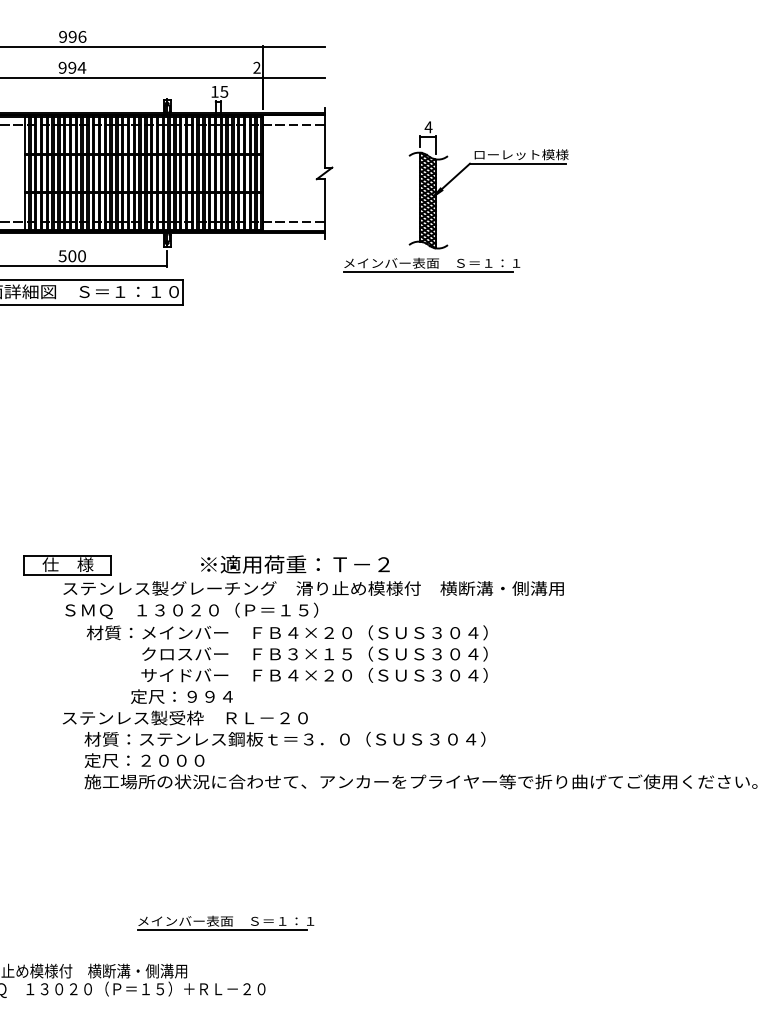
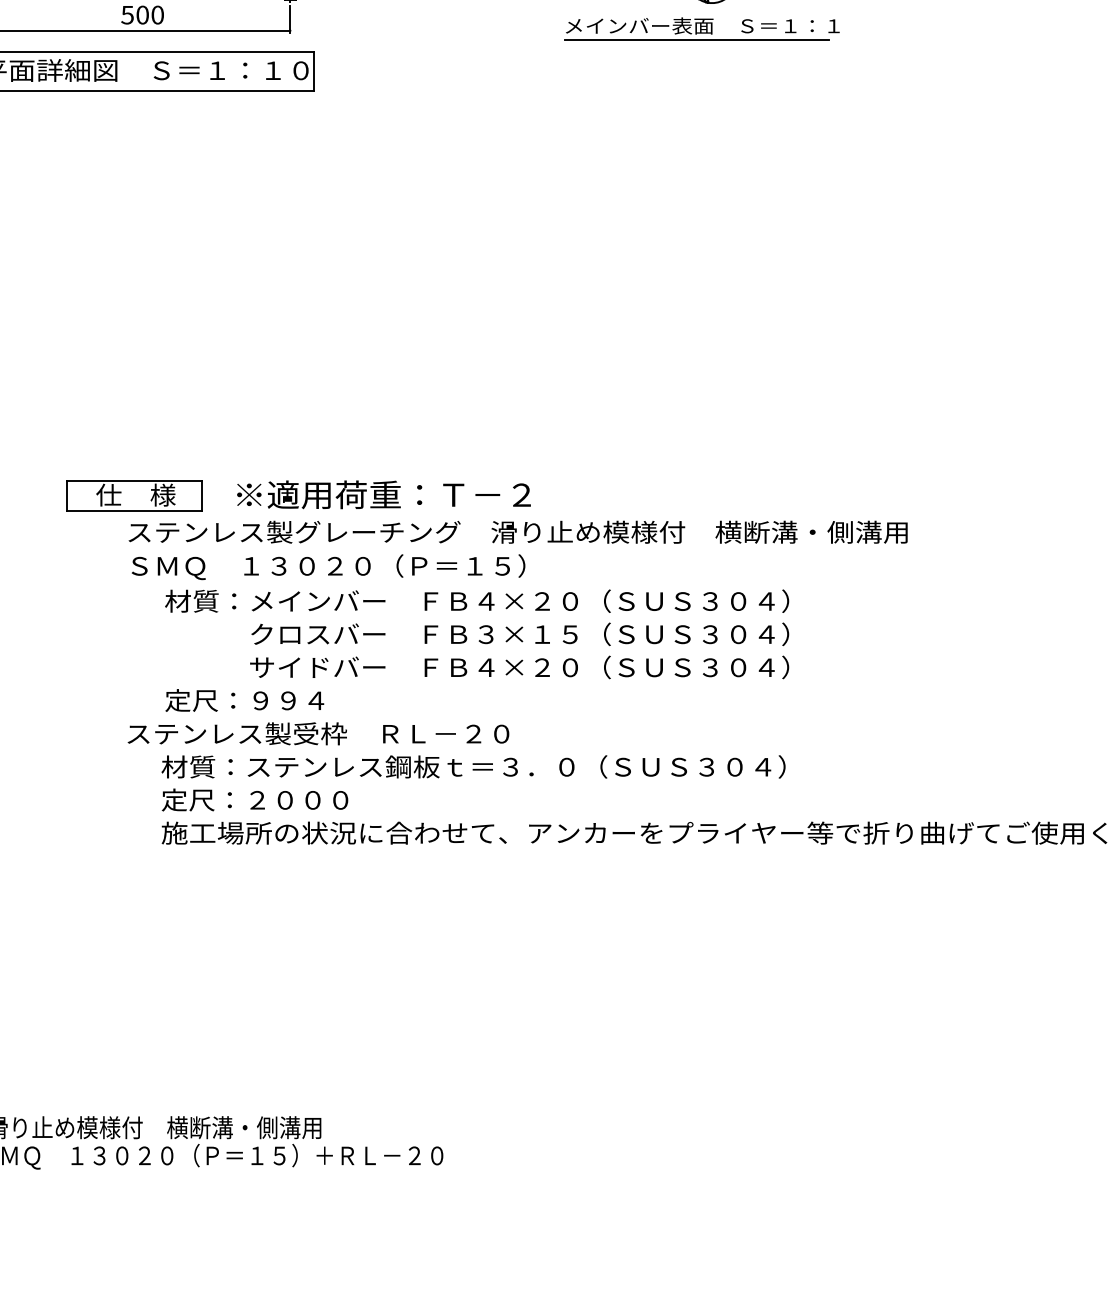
text: (295, 564) -> (384, 494), moved
text: (181, 696) -> (244, 700), moved
part: (225, 922) -> (381, 1052), removed

